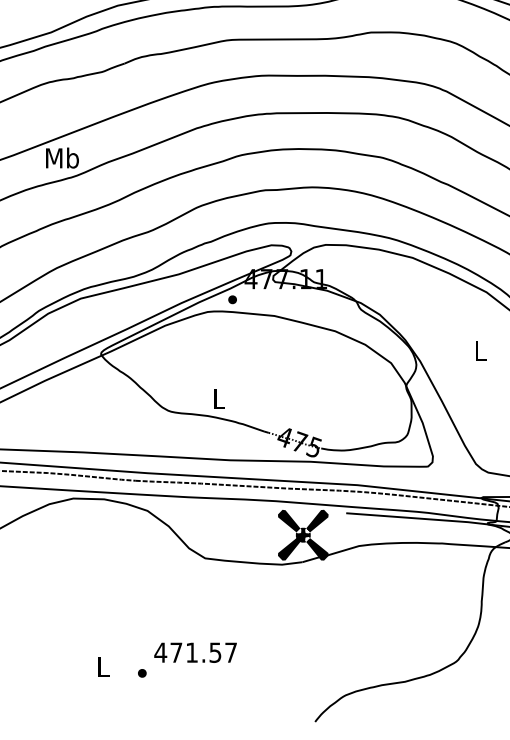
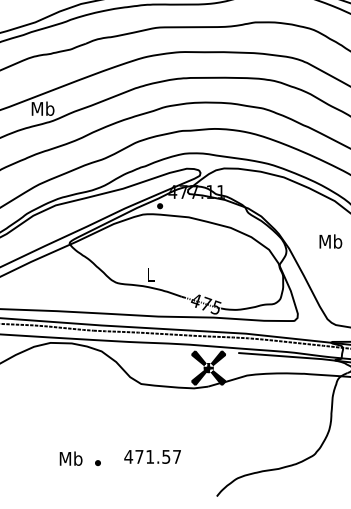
text: (480, 351) -> (330, 241), L -> Mb
text: (195, 652) -> (152, 456), moved
text: (102, 666) -> (70, 458), L -> Mb

